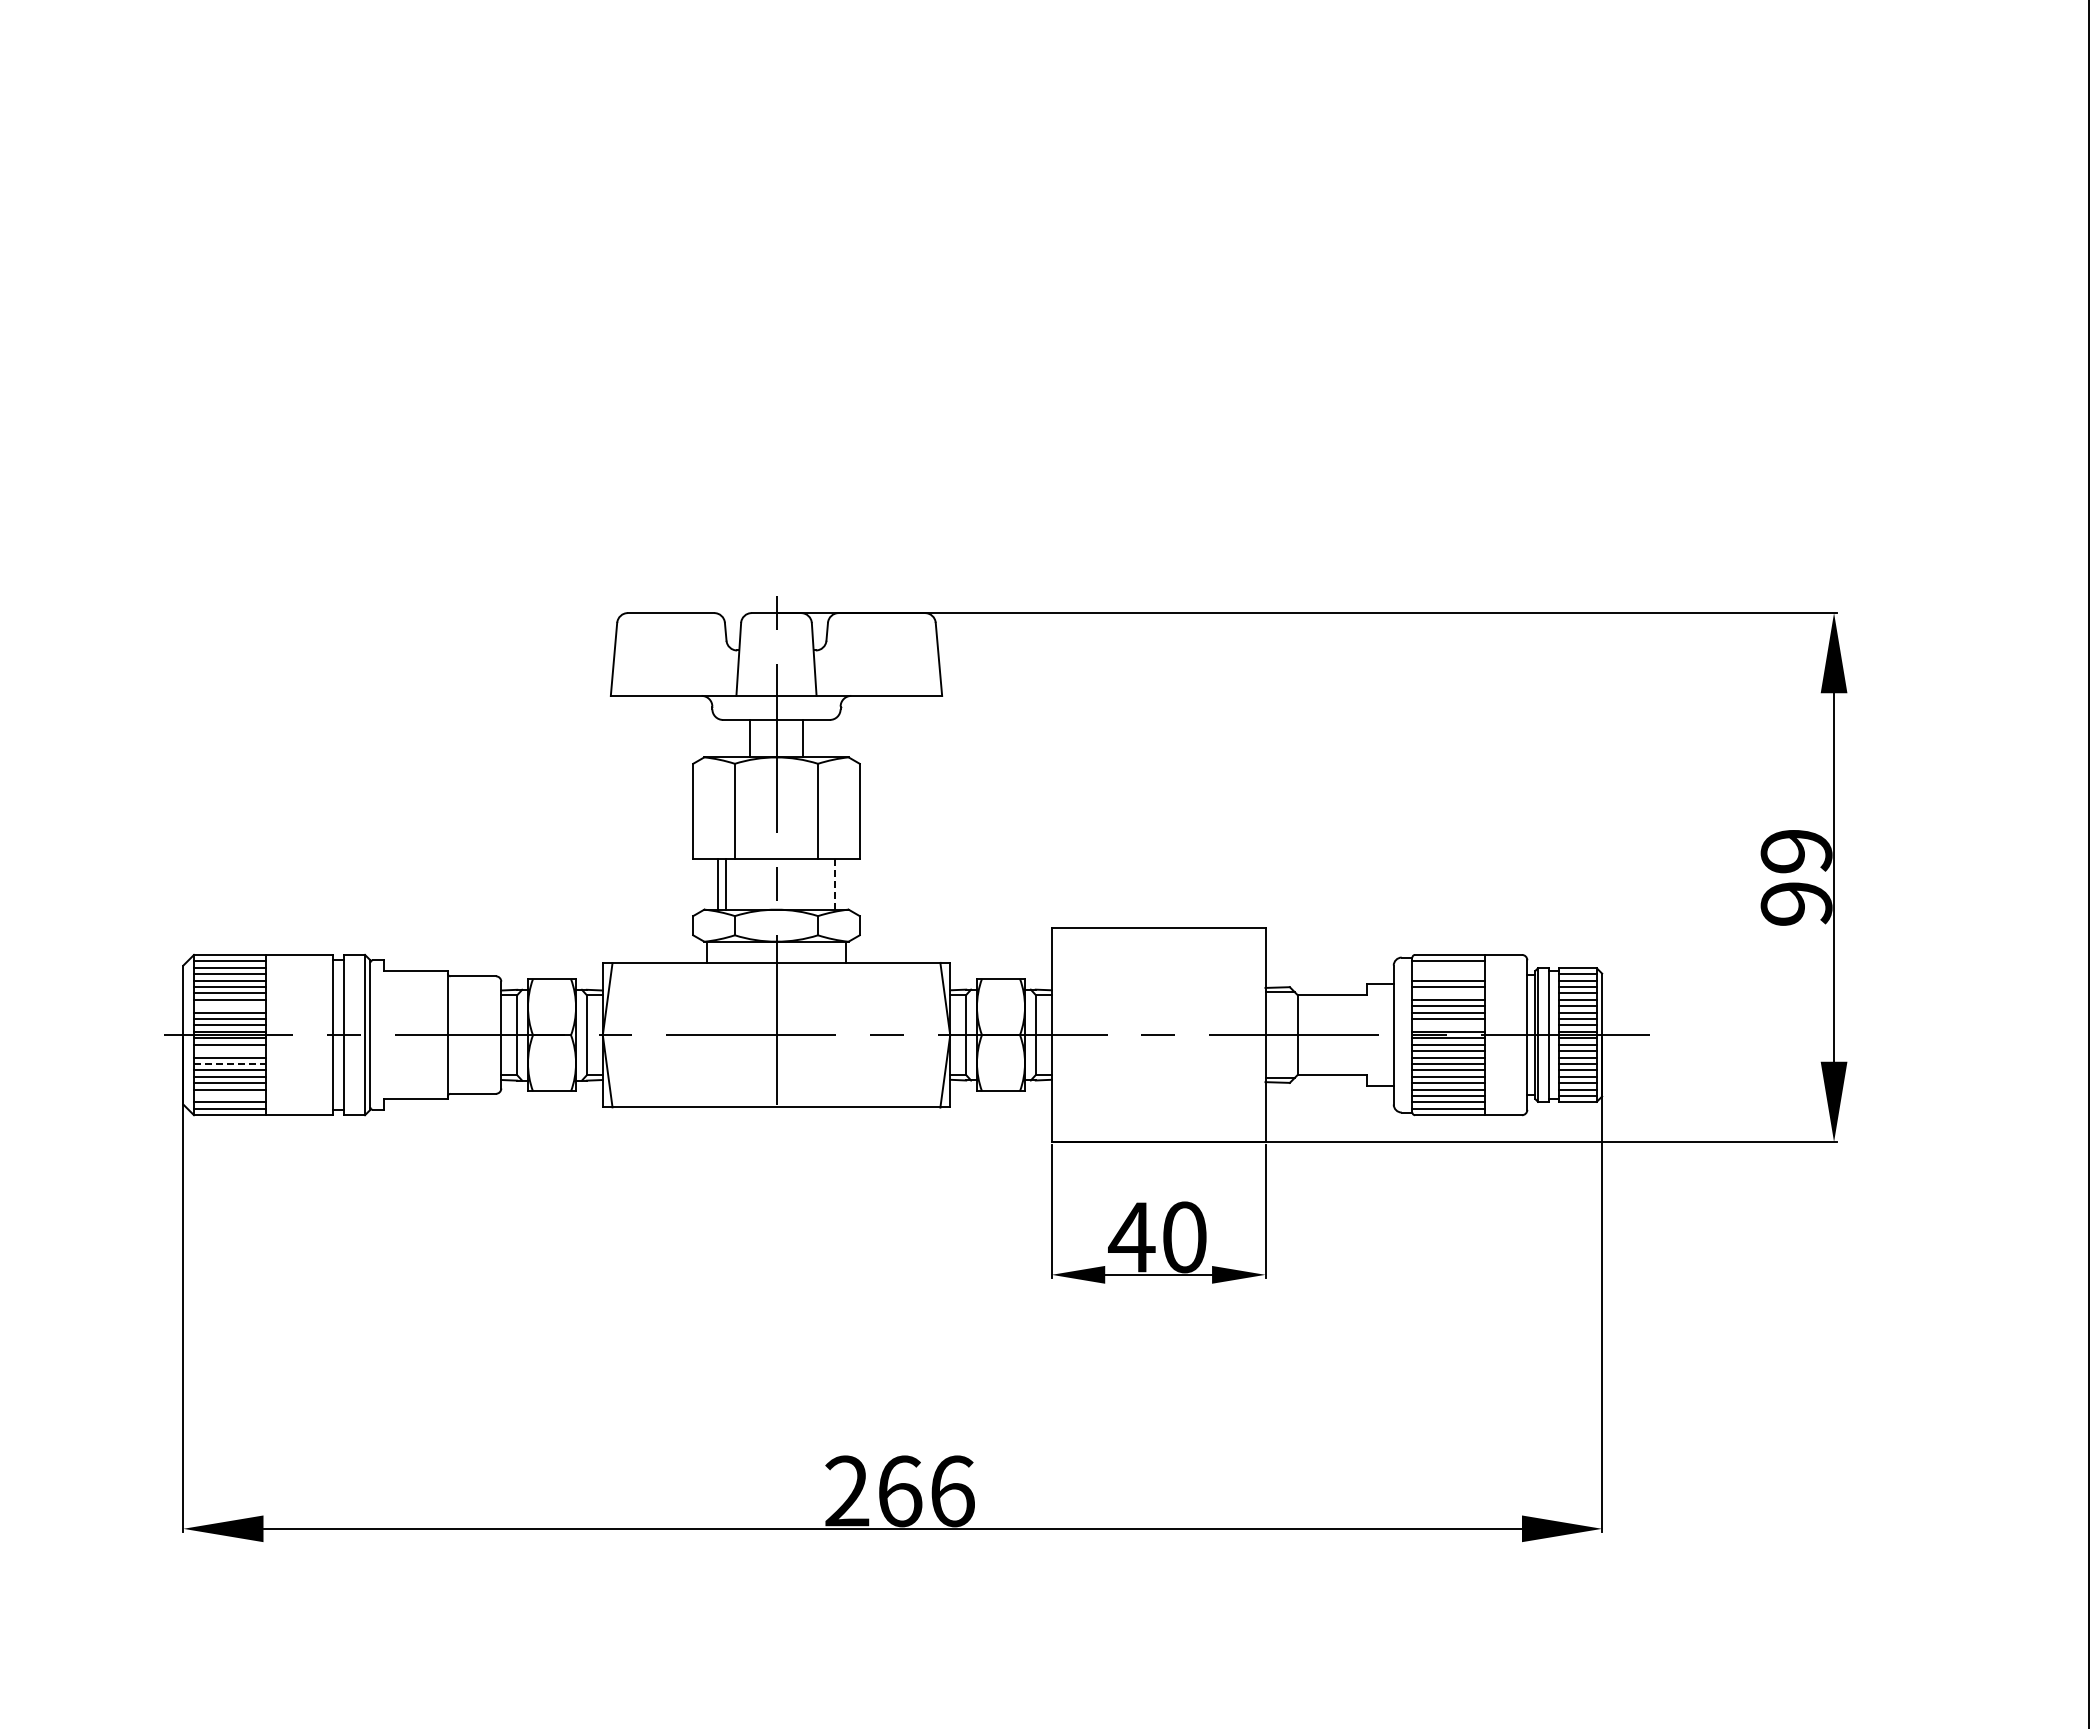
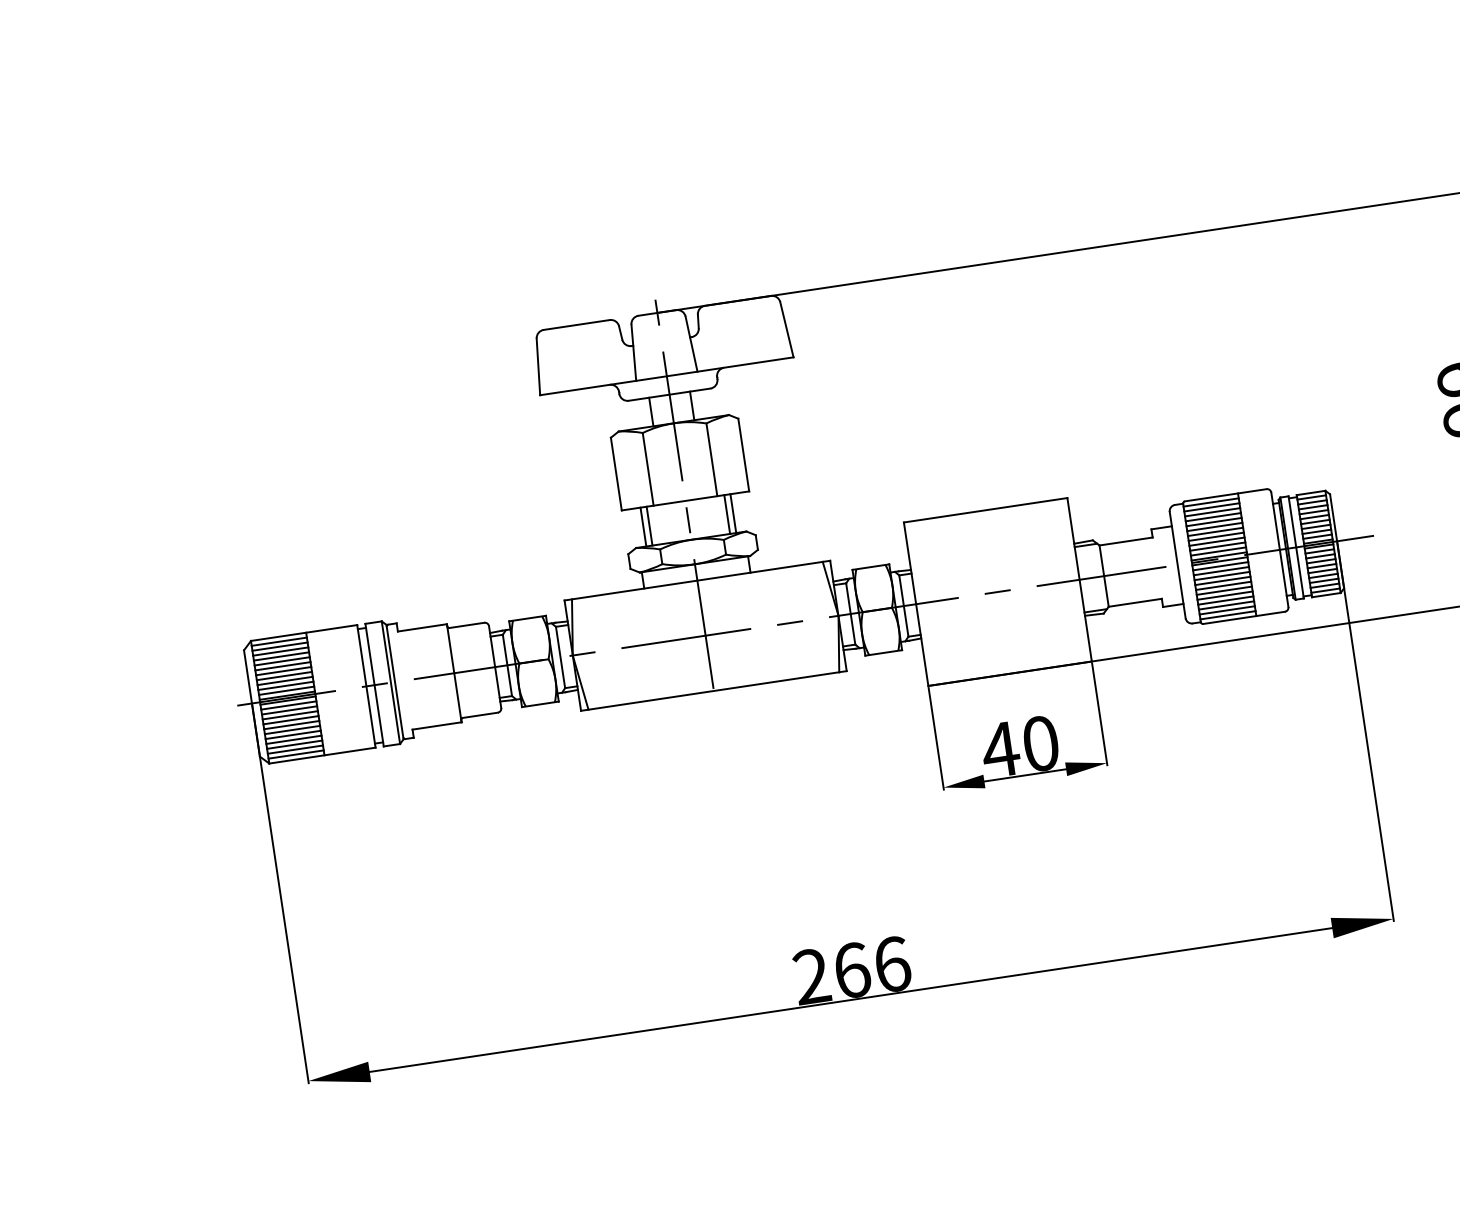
line: (827, 883) -> (727, 513), added
line: (835, 883) -> (733, 513), dashed -> solid
line: (1448, 967) -> (1211, 507), added
line: (1448, 974) -> (1212, 512), added
line: (1448, 993) -> (1214, 527), added
line: (230, 1006) -> (284, 676), added
line: (1448, 1025) -> (1218, 551), added
line: (230, 1051) -> (289, 710), added
line: (230, 1063) -> (291, 719), dashed -> solid
line: (230, 1095) -> (294, 744), added

